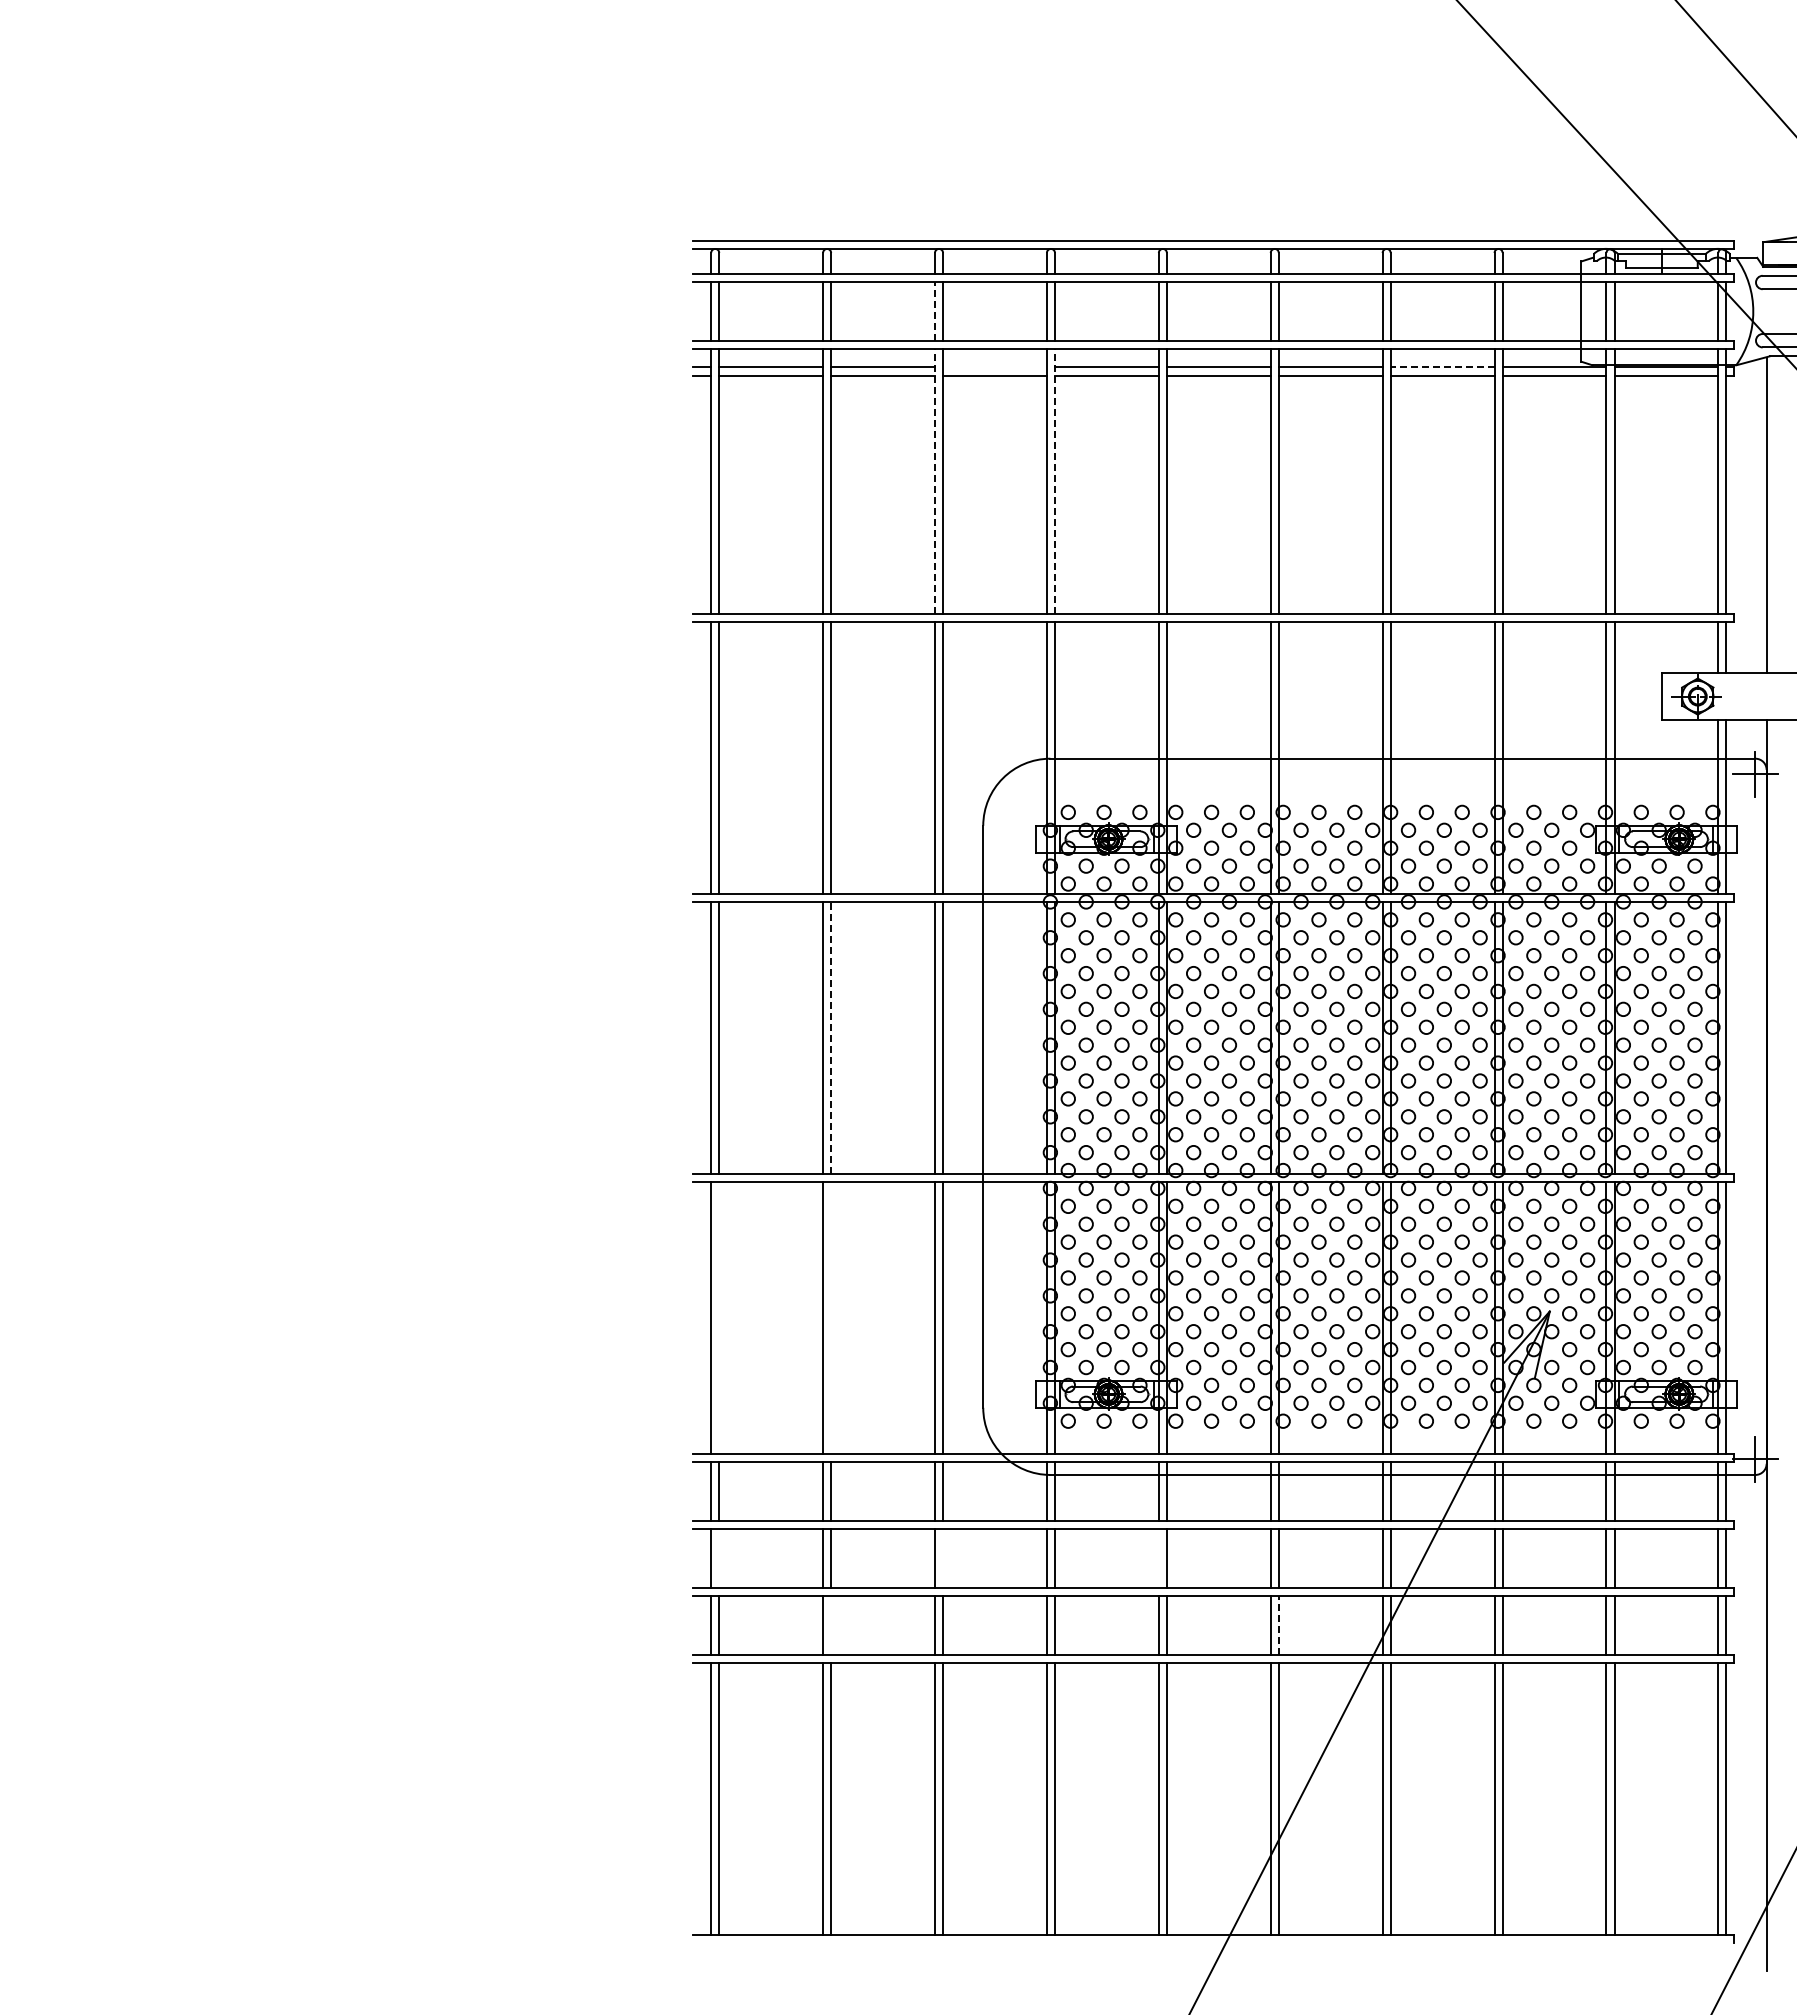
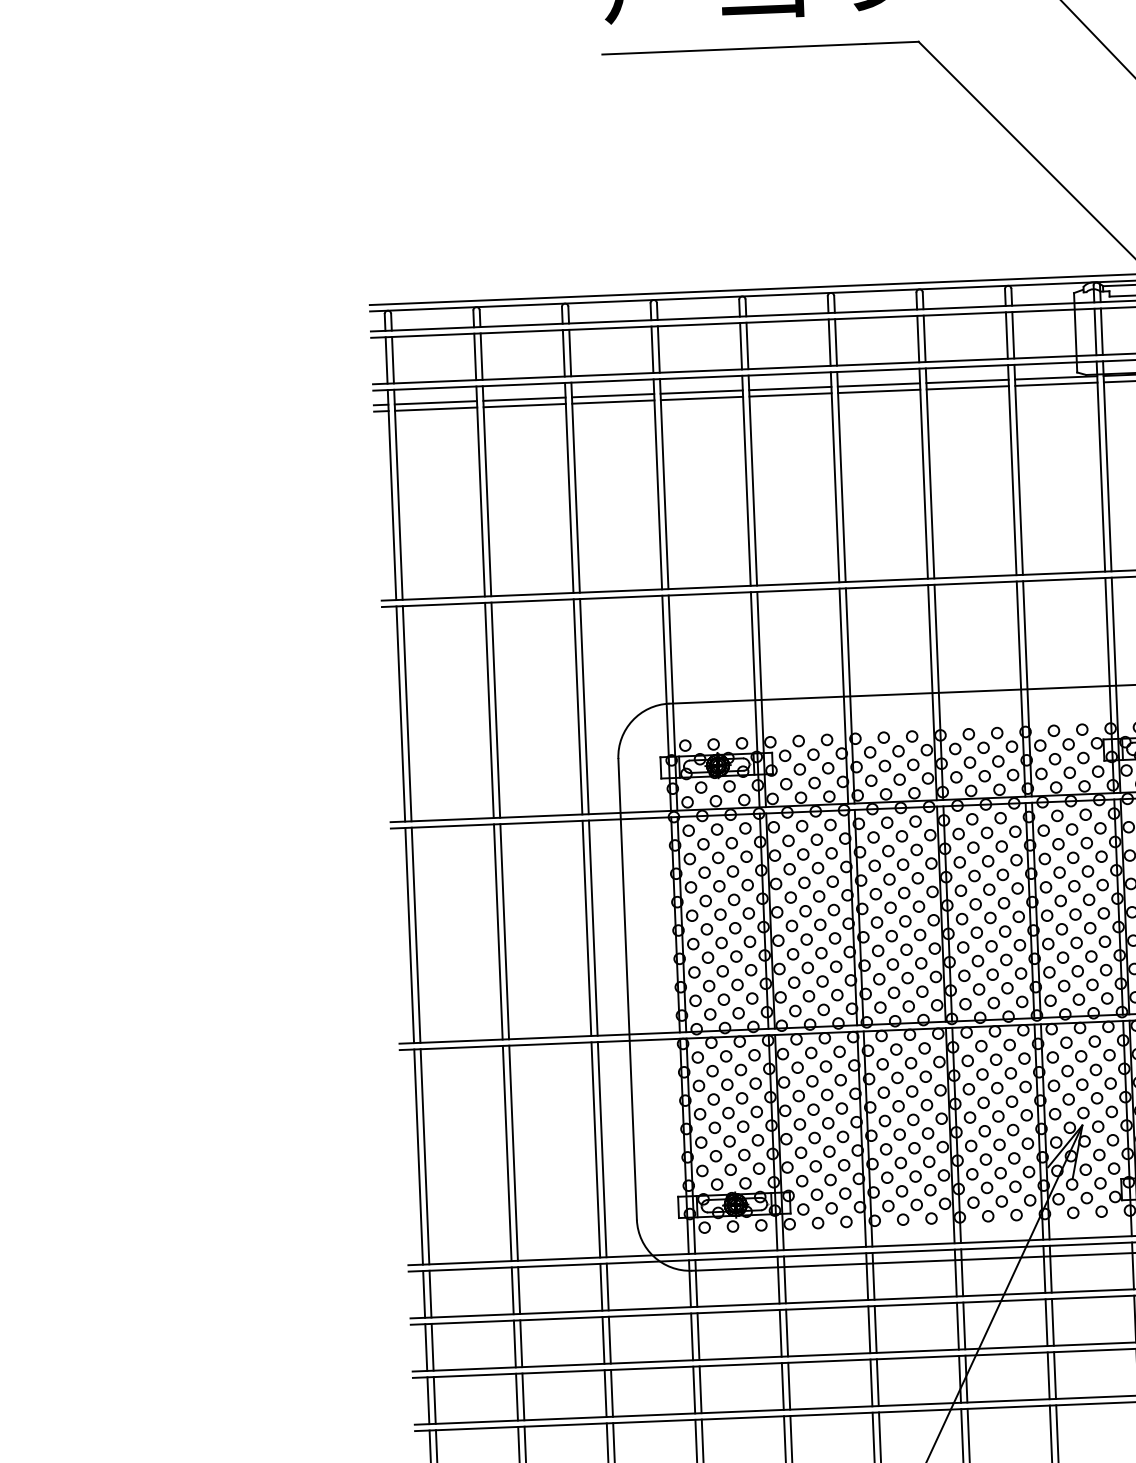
line: (935, 311) -> (564, 353), dashed -> solid
line: (994, 367) -> (612, 395), added
line: (1442, 367) -> (967, 381), dashed -> solid
line: (935, 481) -> (569, 487), dashed -> solid
line: (1054, 481) -> (663, 484), dashed -> solid
line: (831, 1037) -> (504, 931), dashed -> solid
line: (719, 1317) -> (425, 1156), added
line: (831, 1317) -> (513, 1153), added
line: (719, 1557) -> (432, 1346), added
line: (943, 1557) -> (610, 1339), added
line: (1158, 1557) -> (780, 1332), added
line: (831, 1625) -> (523, 1396), added
line: (1278, 1625) -> (877, 1382), dashed -> solid

